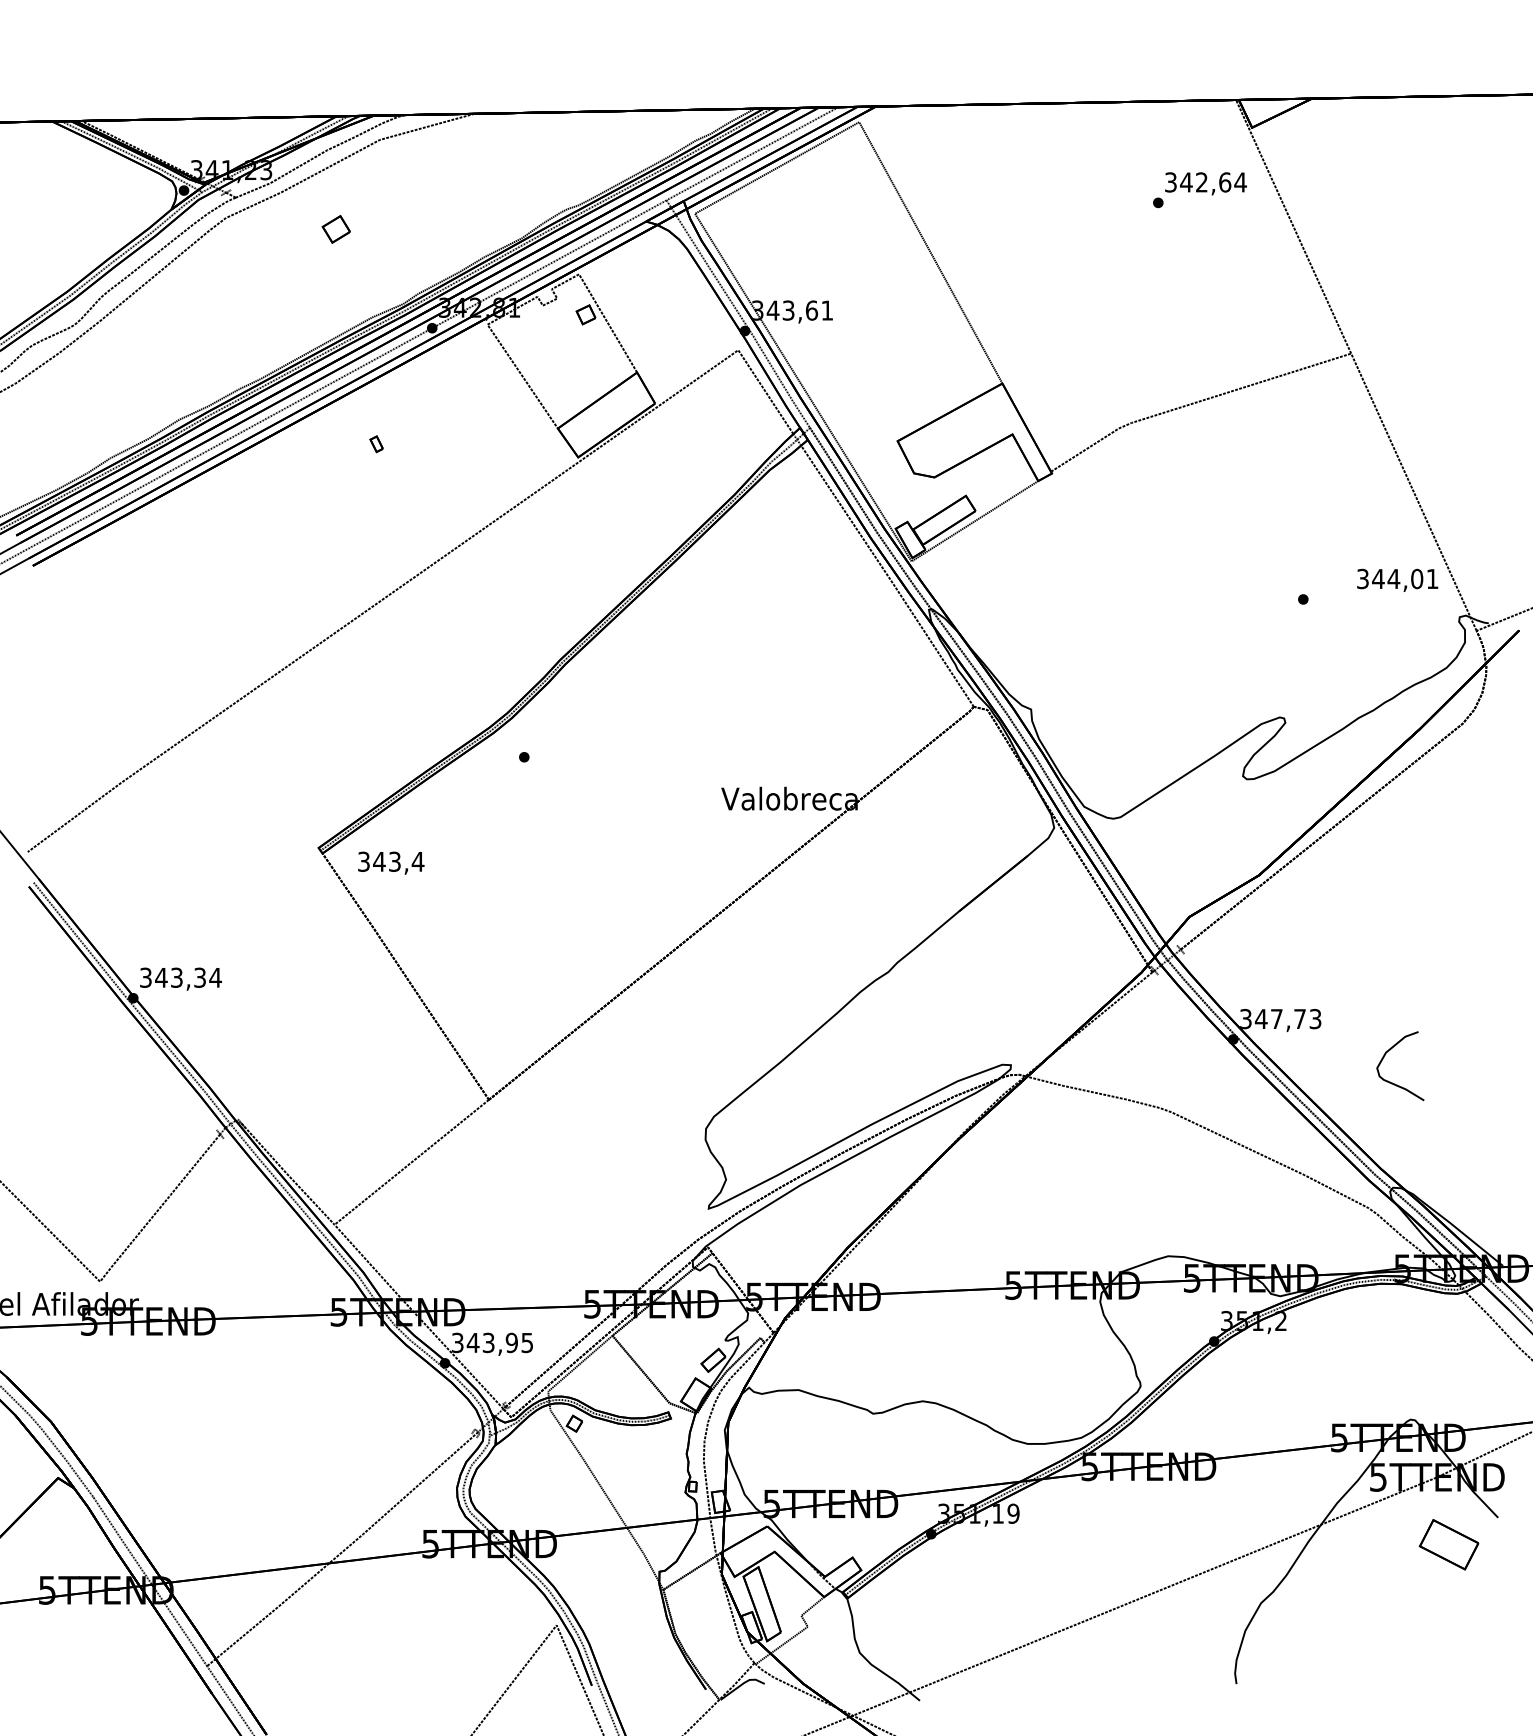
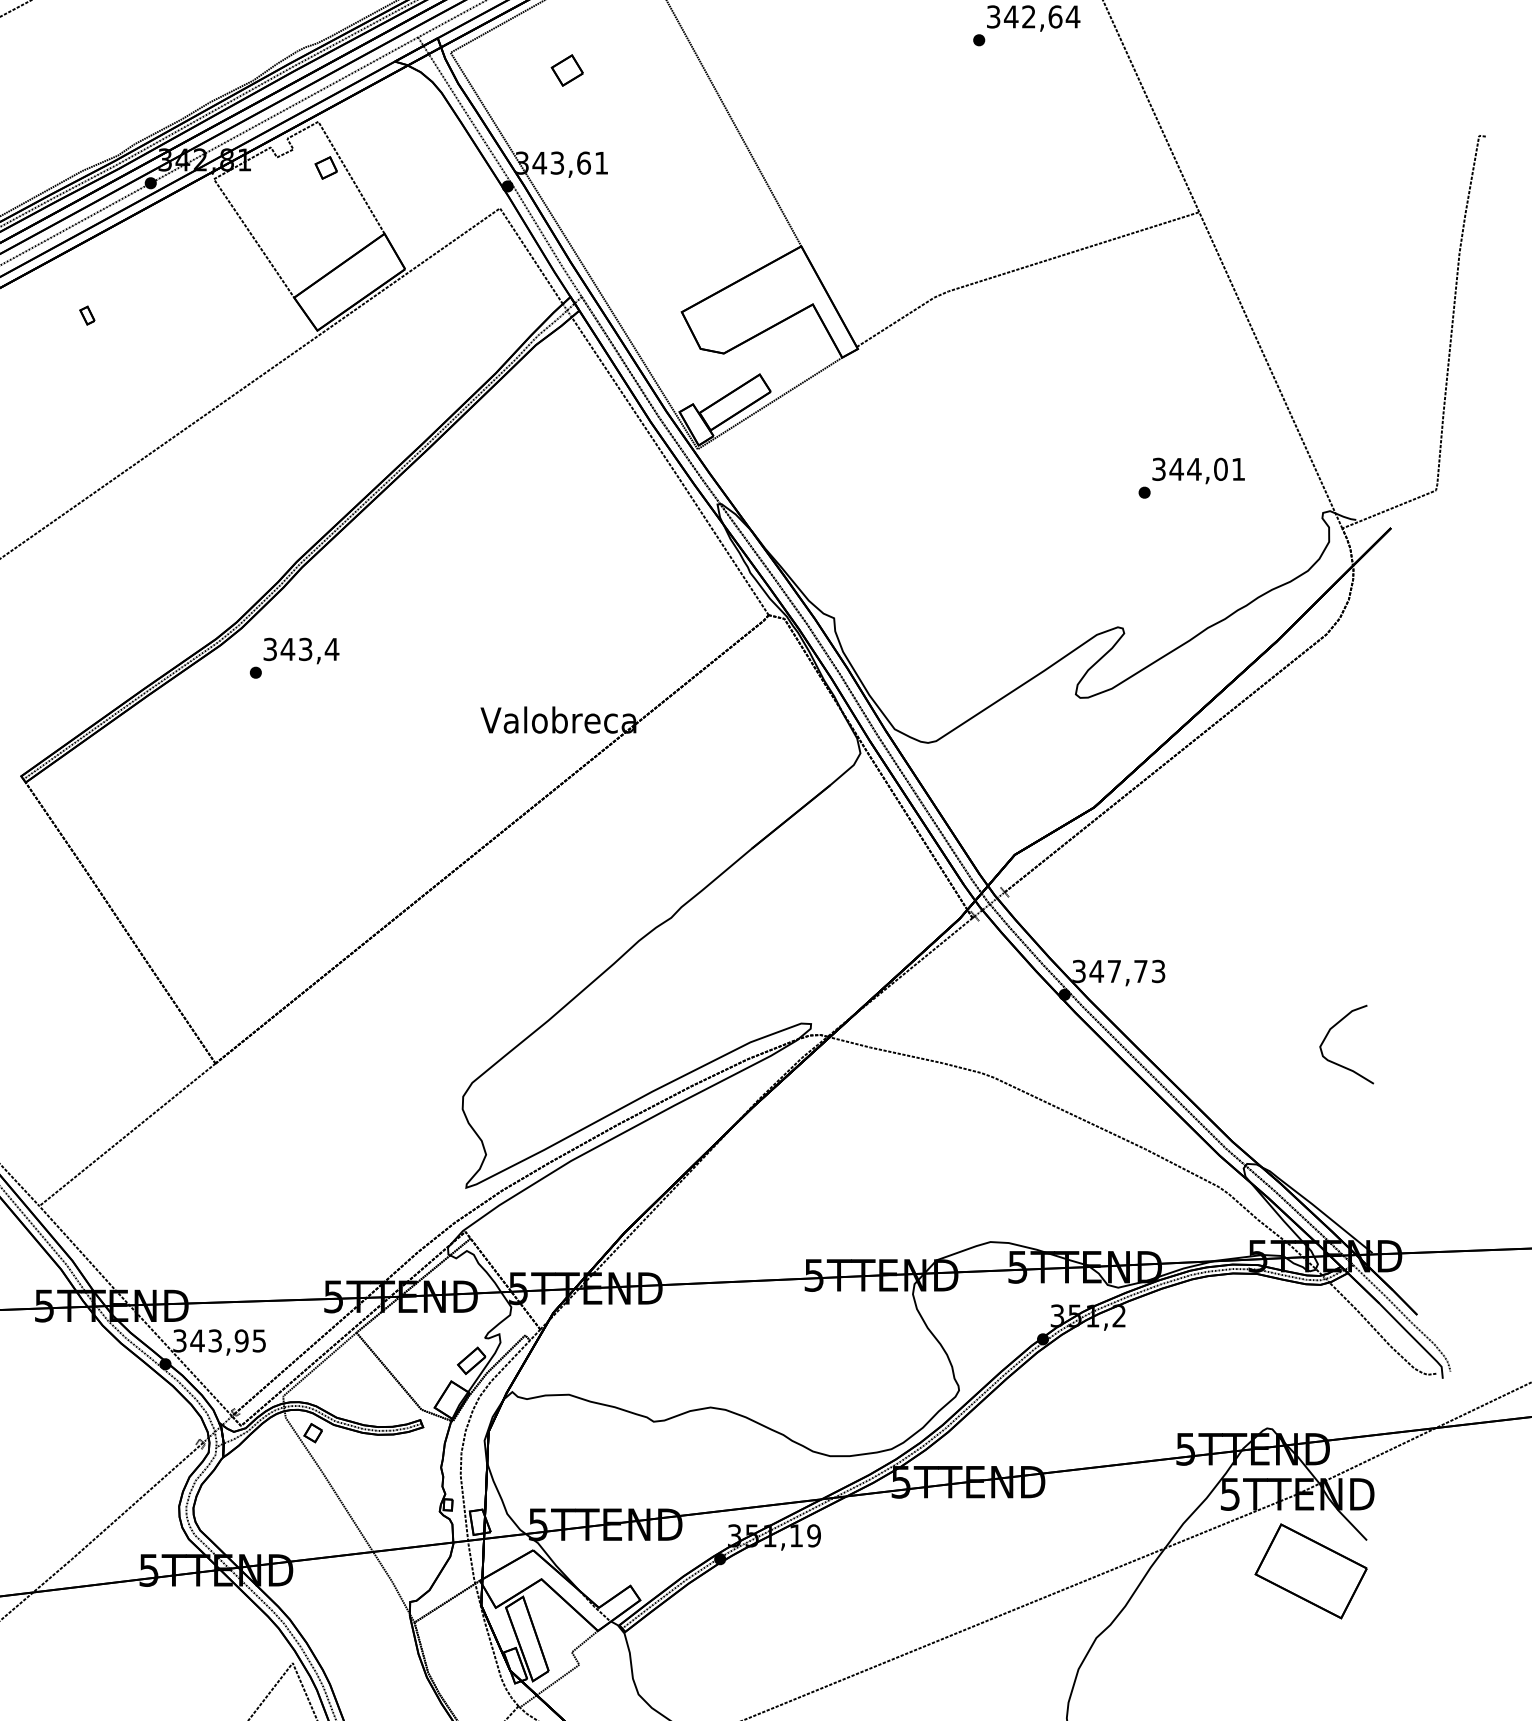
part: (335, 229) -> (566, 70), moved
text: (1397, 579) -> (1198, 469), moved
text: (391, 862) -> (301, 650), moved
curve: (1395, 1083) -> (1341, 1064), moved
part: (1448, 1544) -> (1310, 1570), size x1.67

